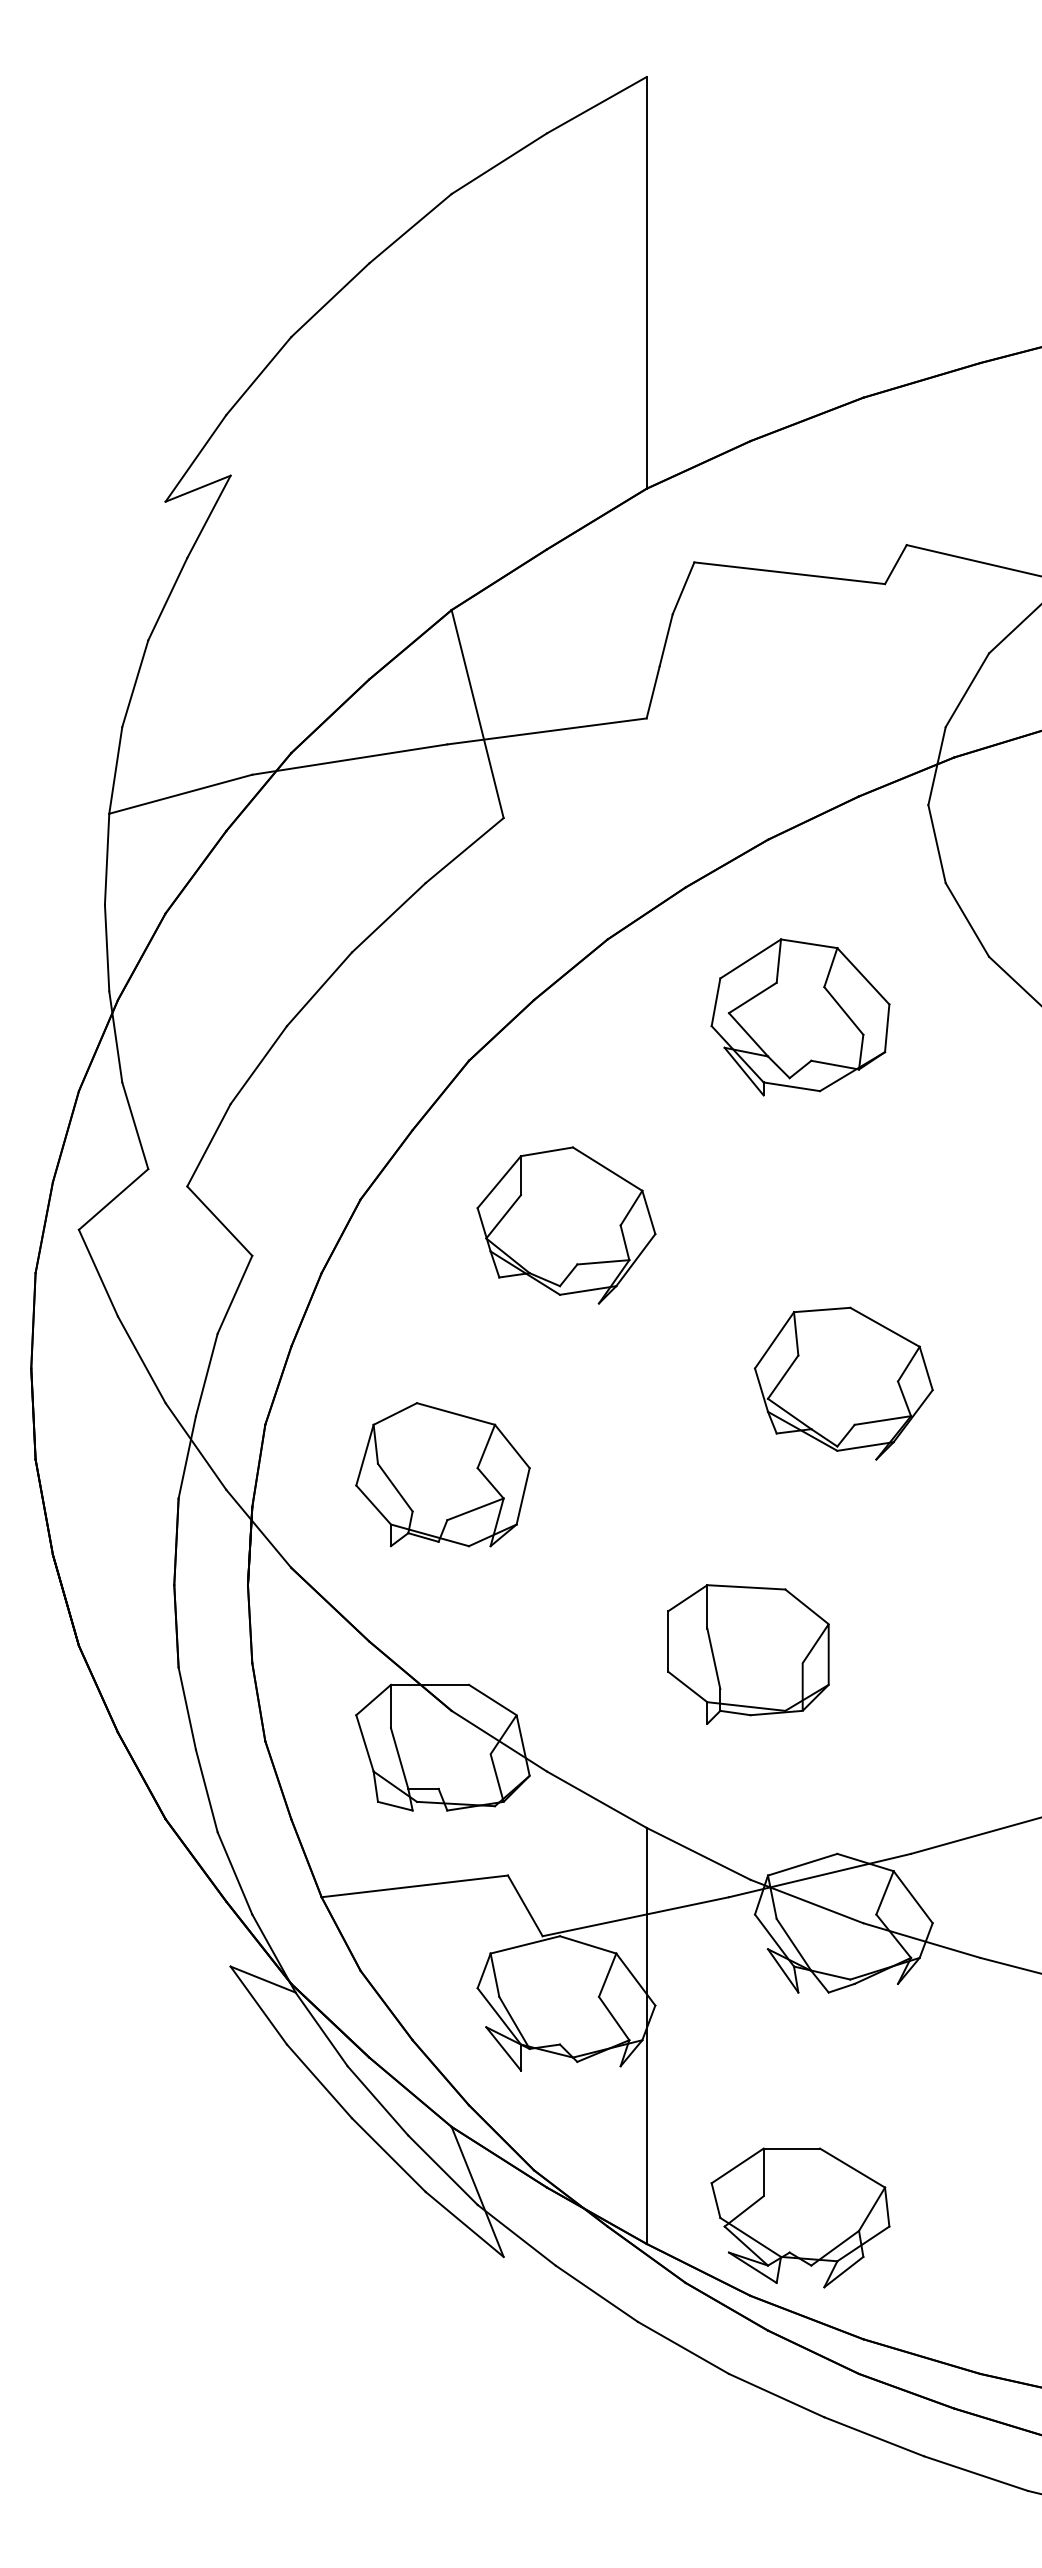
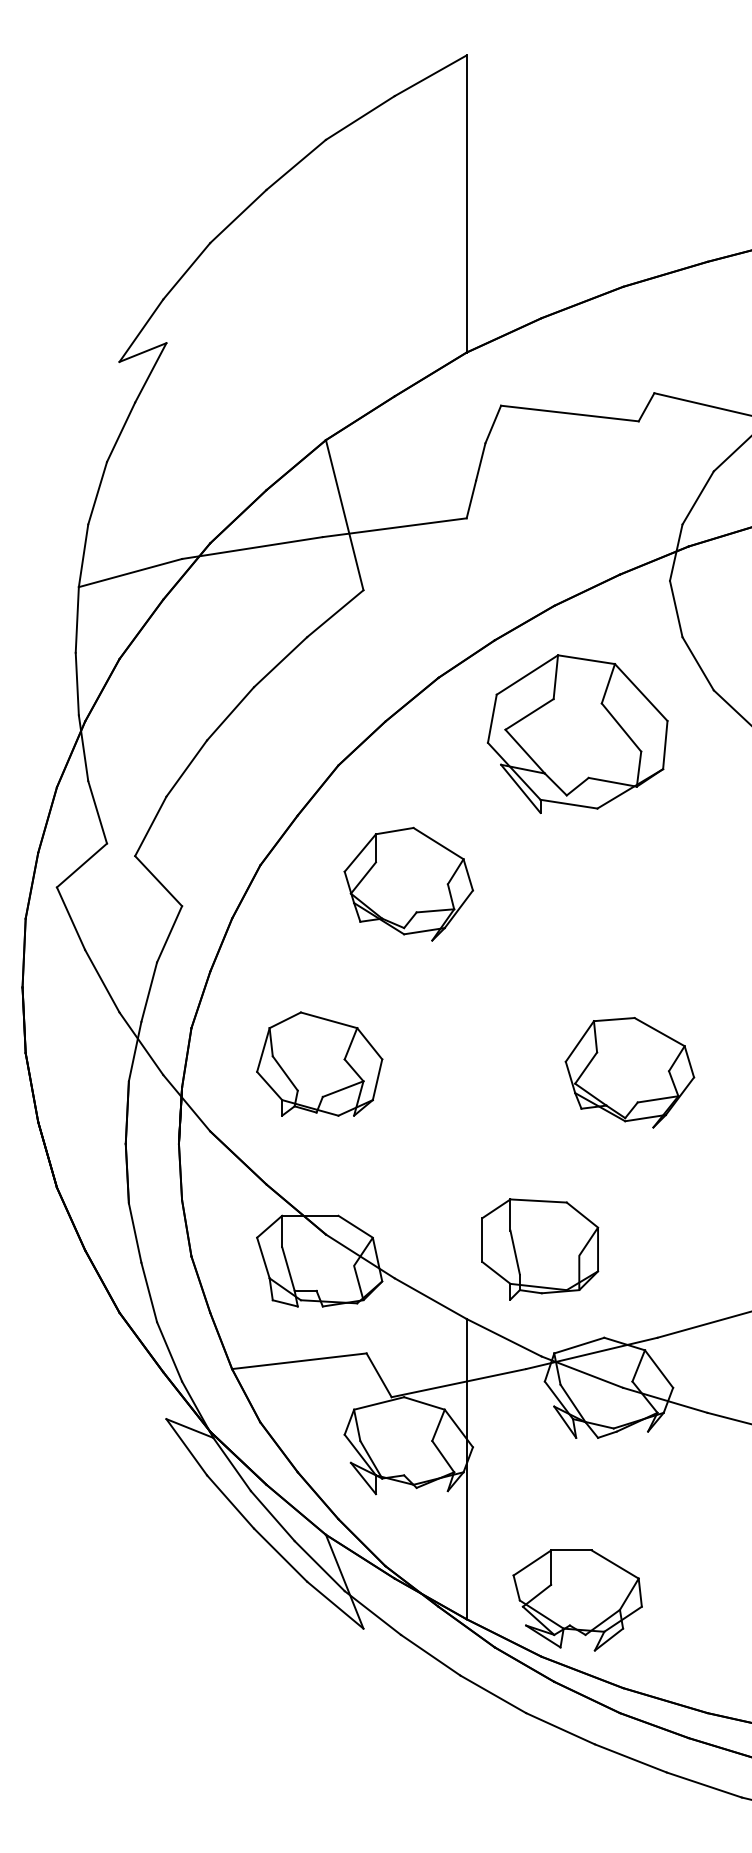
part: (800, 1017) -> (577, 734), size x1.4
part: (843, 1383) -> (629, 1072), moved
part: (748, 1654) -> (540, 1249), moved

